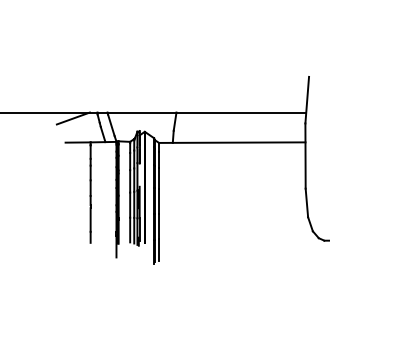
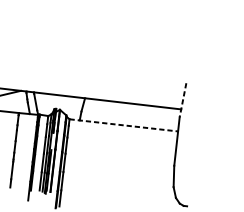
line: (307, 100) -> (183, 100), solid -> dashed
line: (232, 142) -> (124, 125), solid -> dashed

